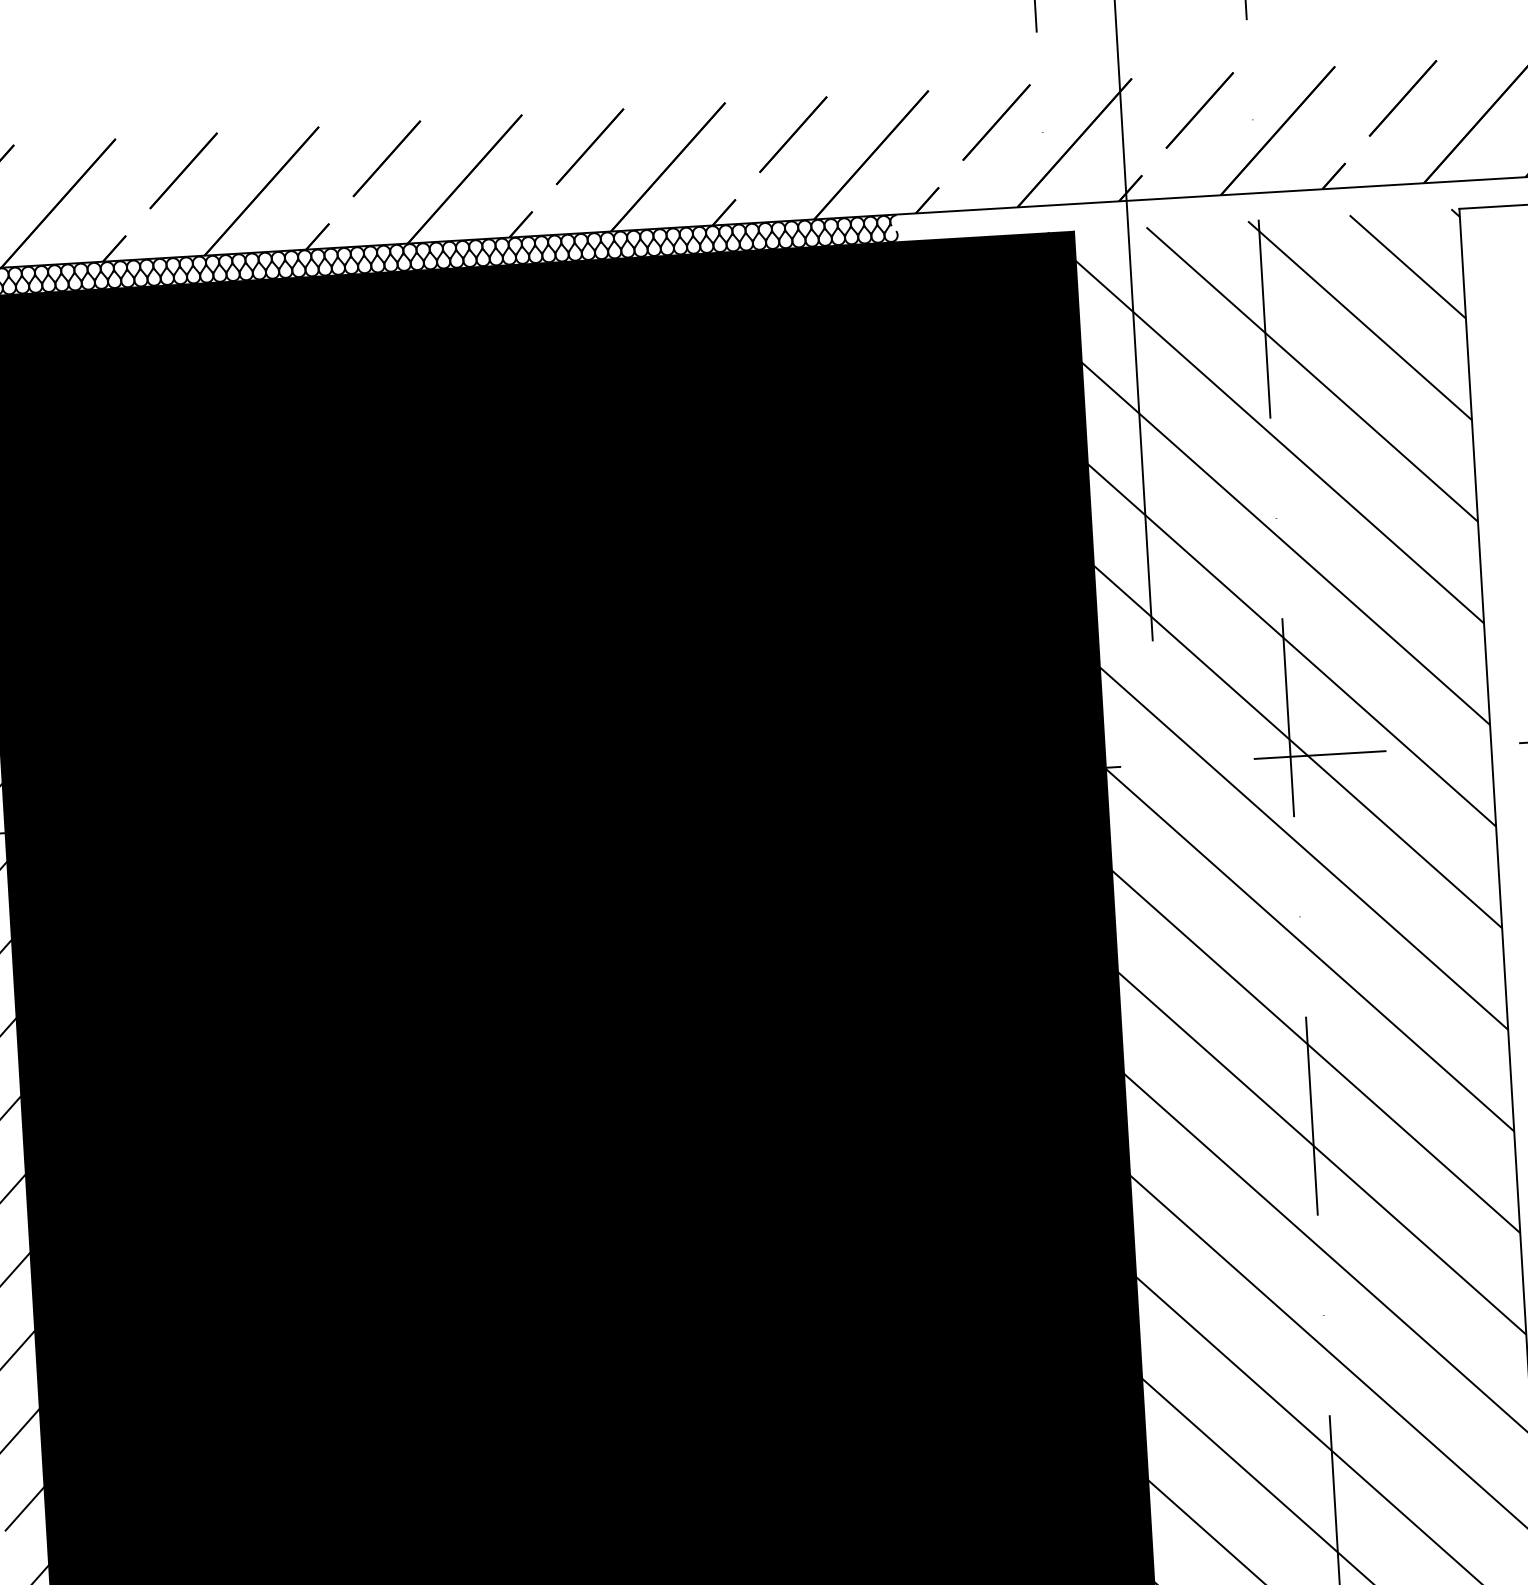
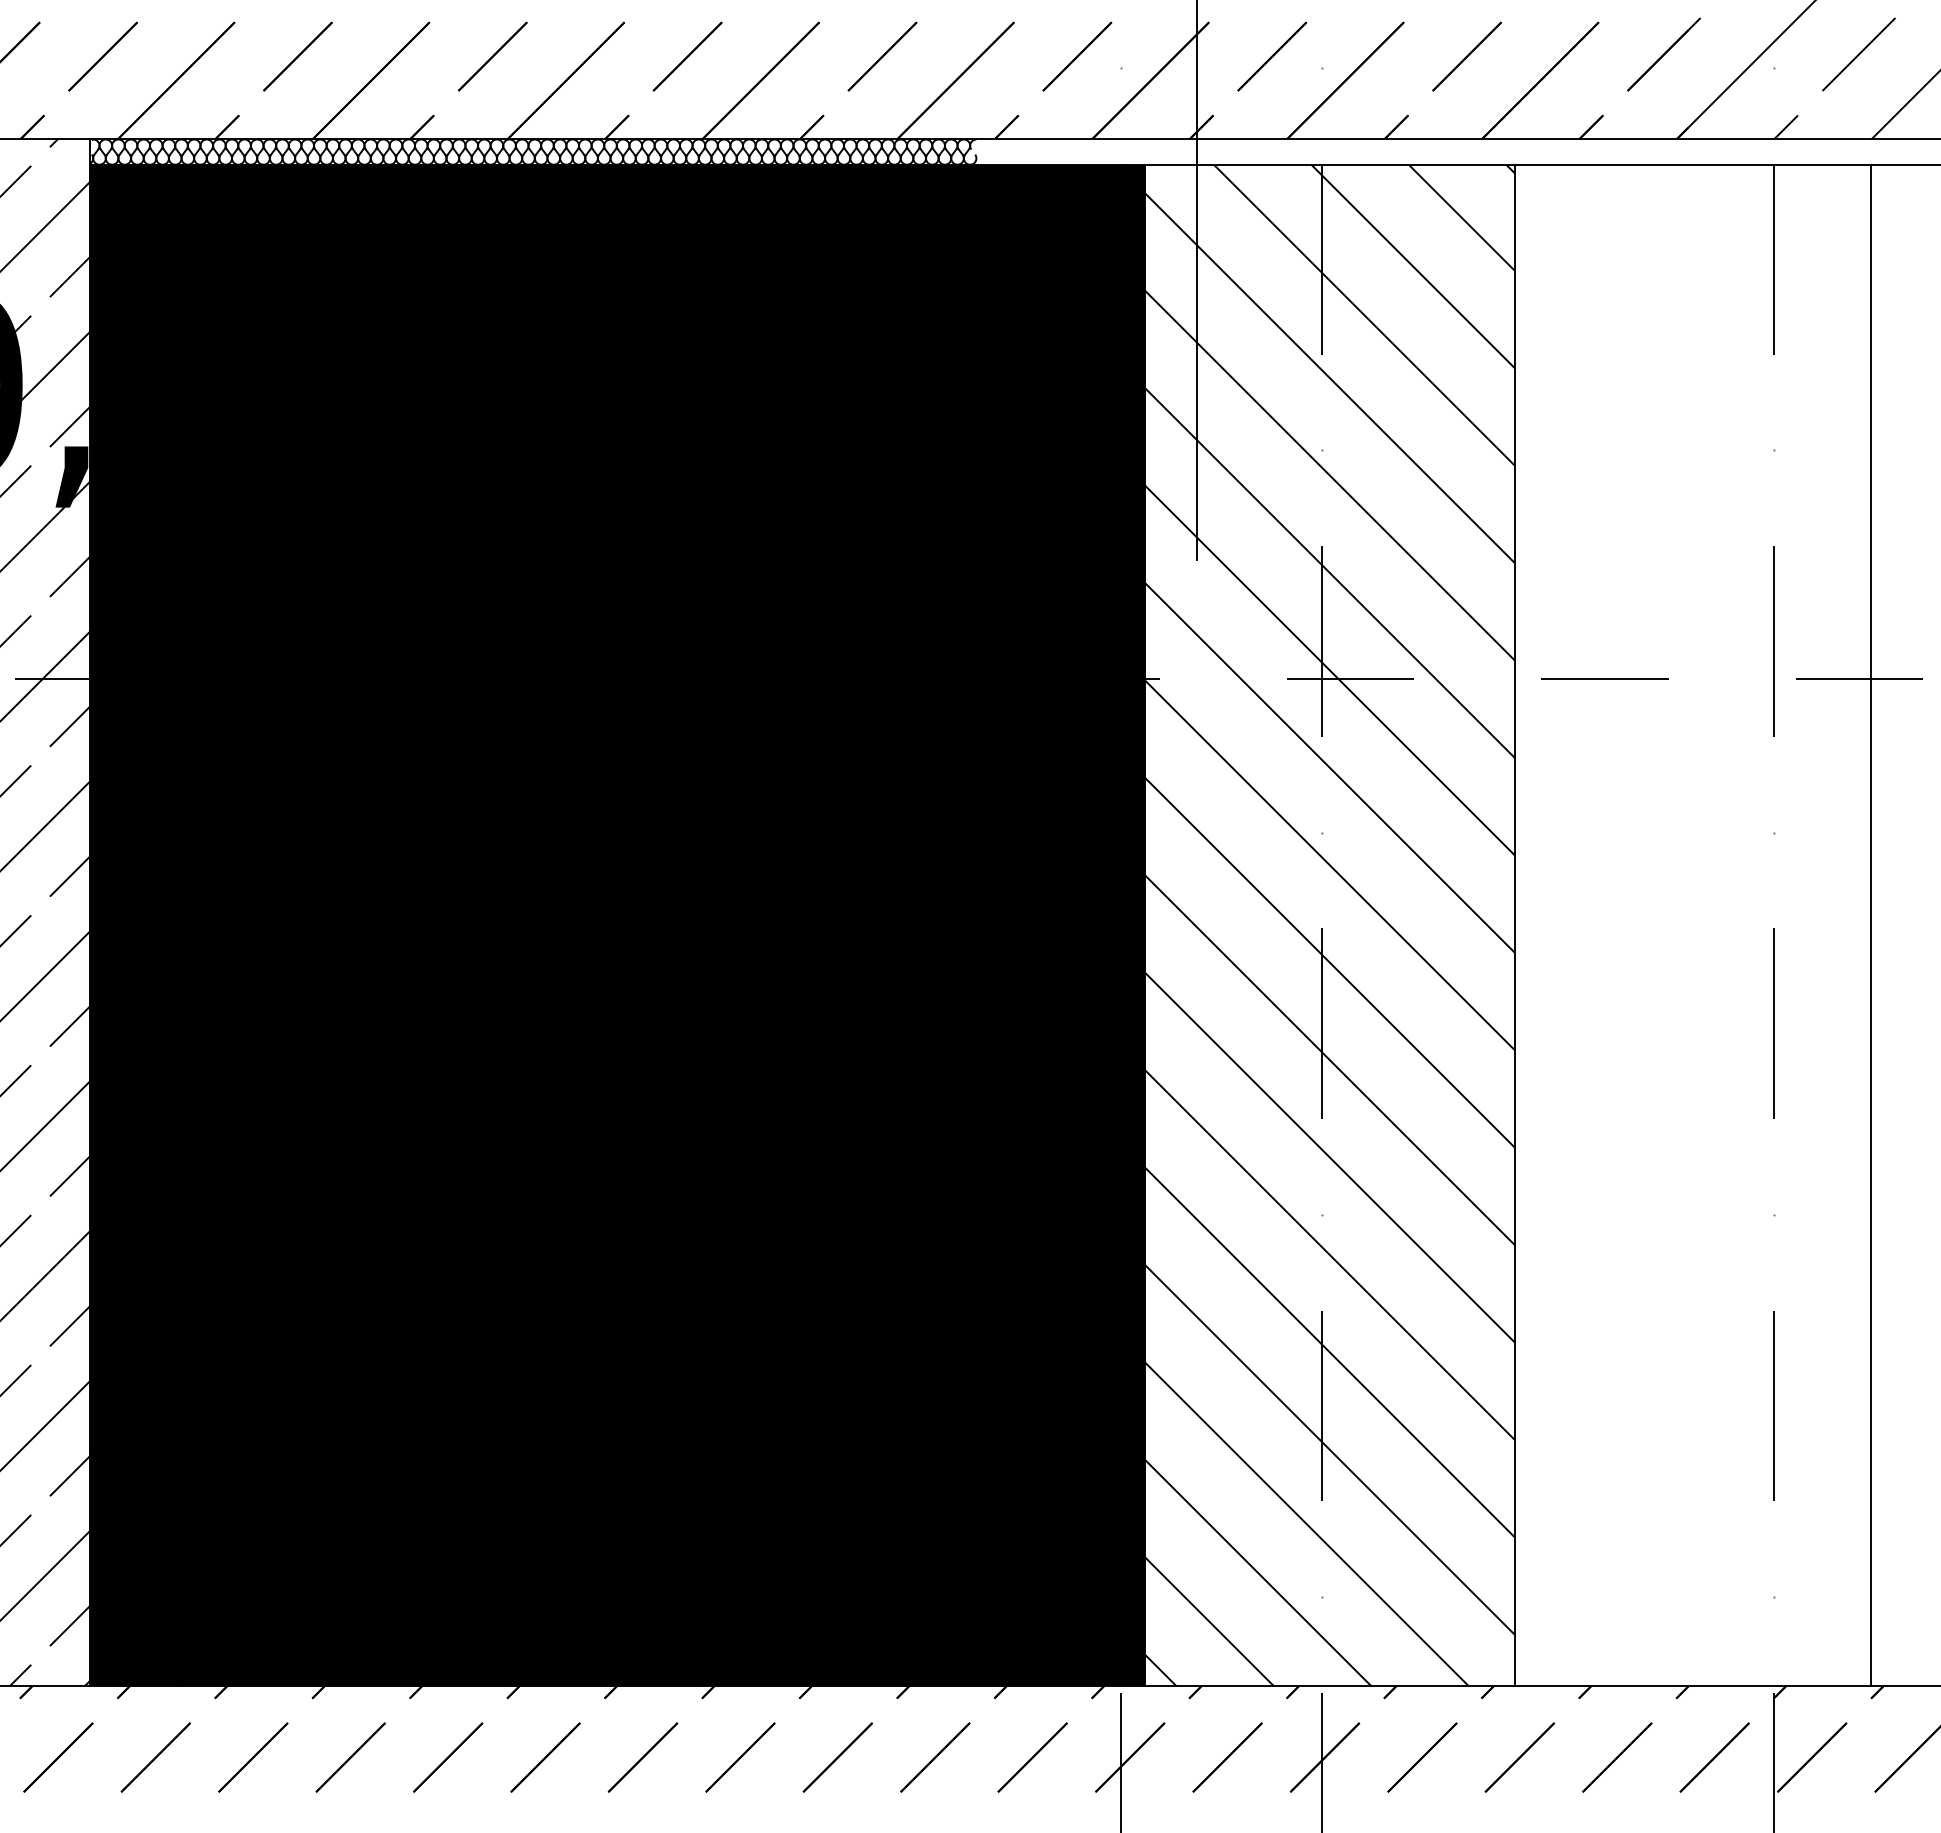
line: (1266, 220) -> (1329, 165), added

